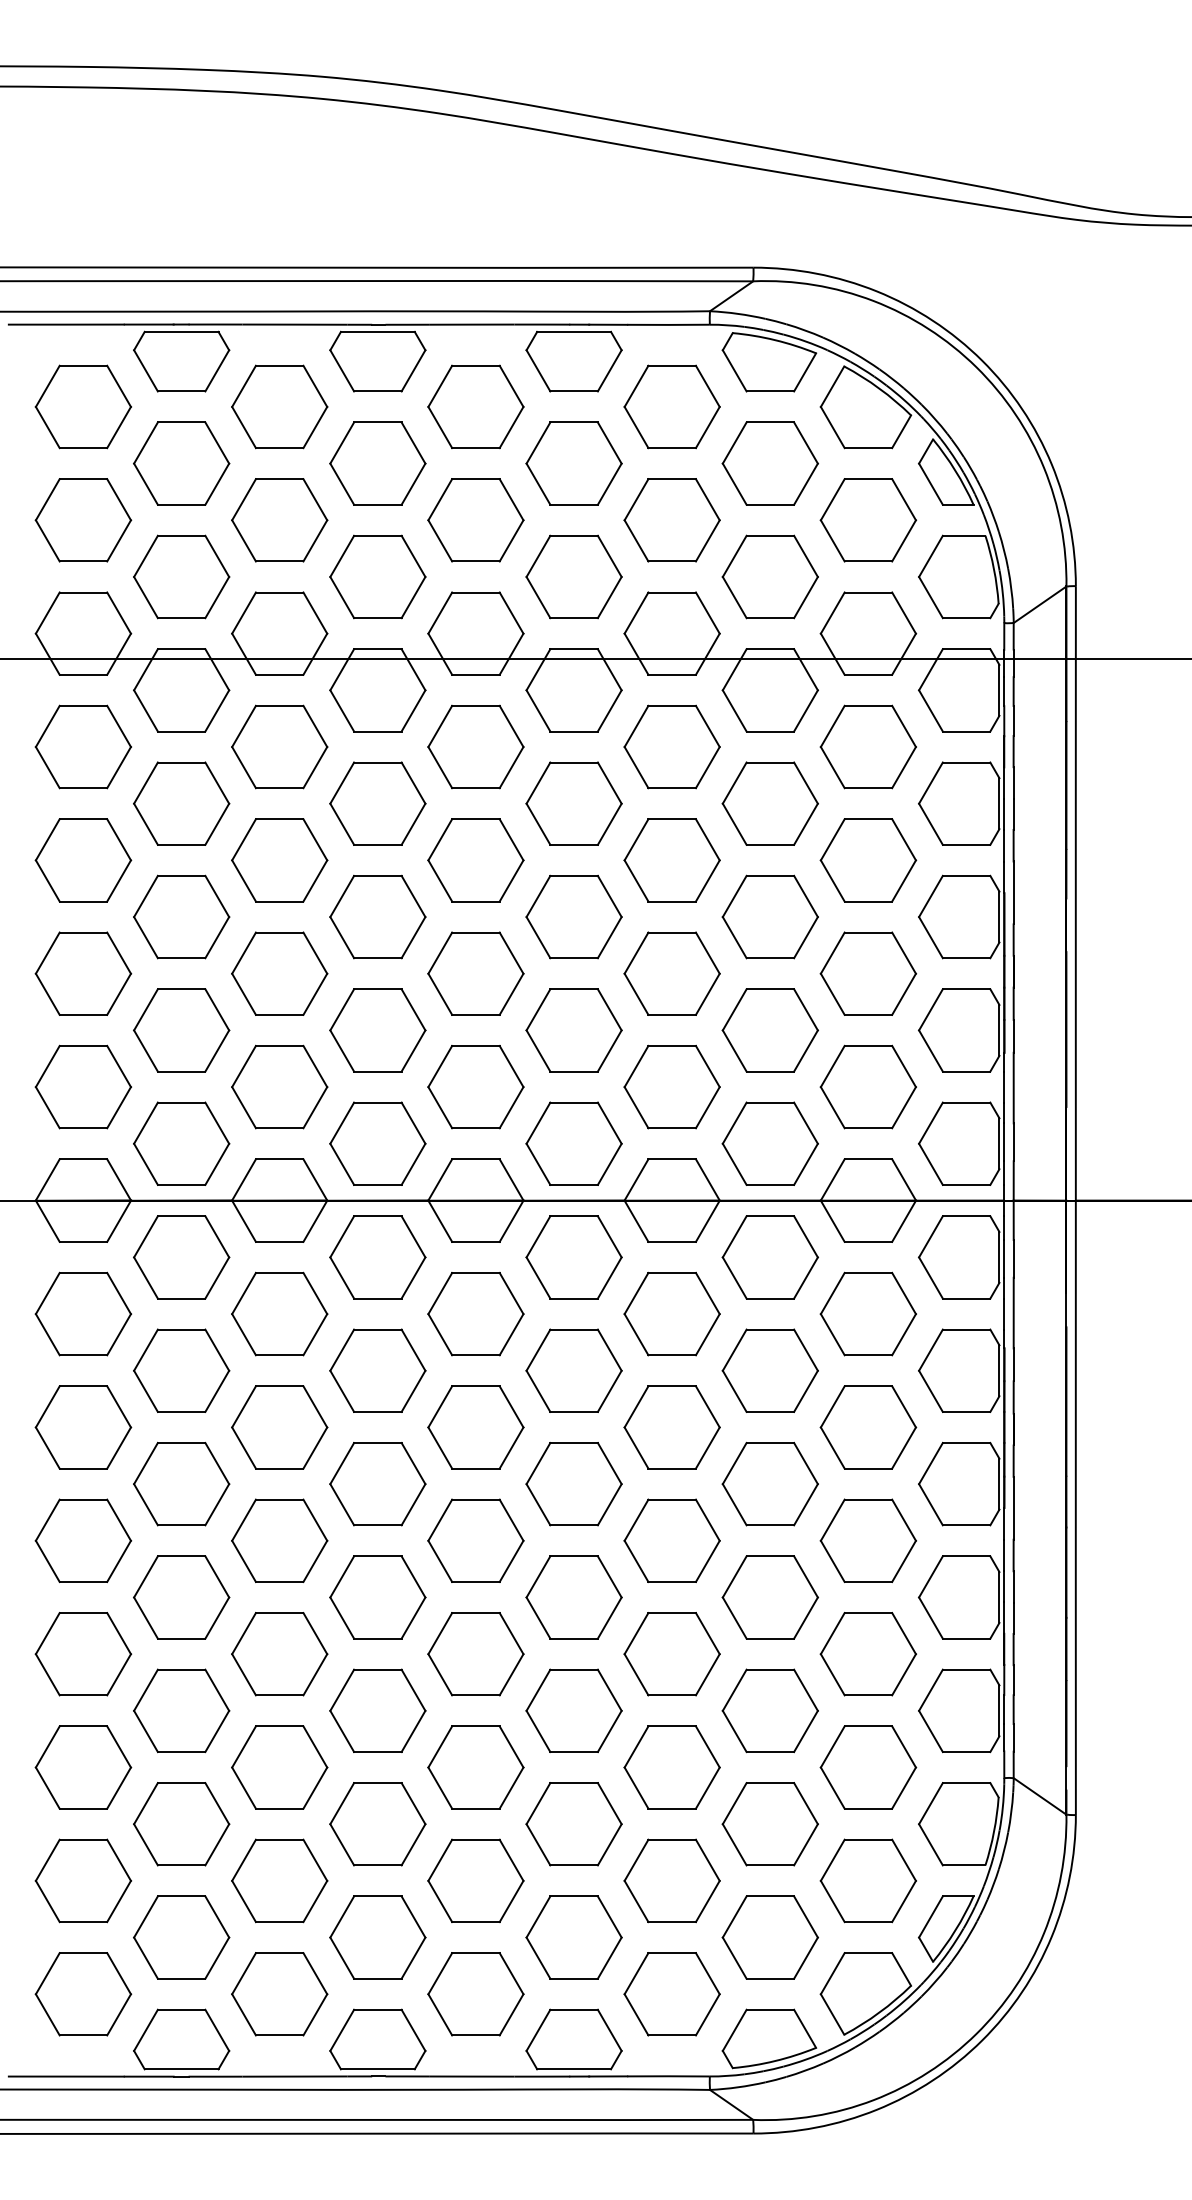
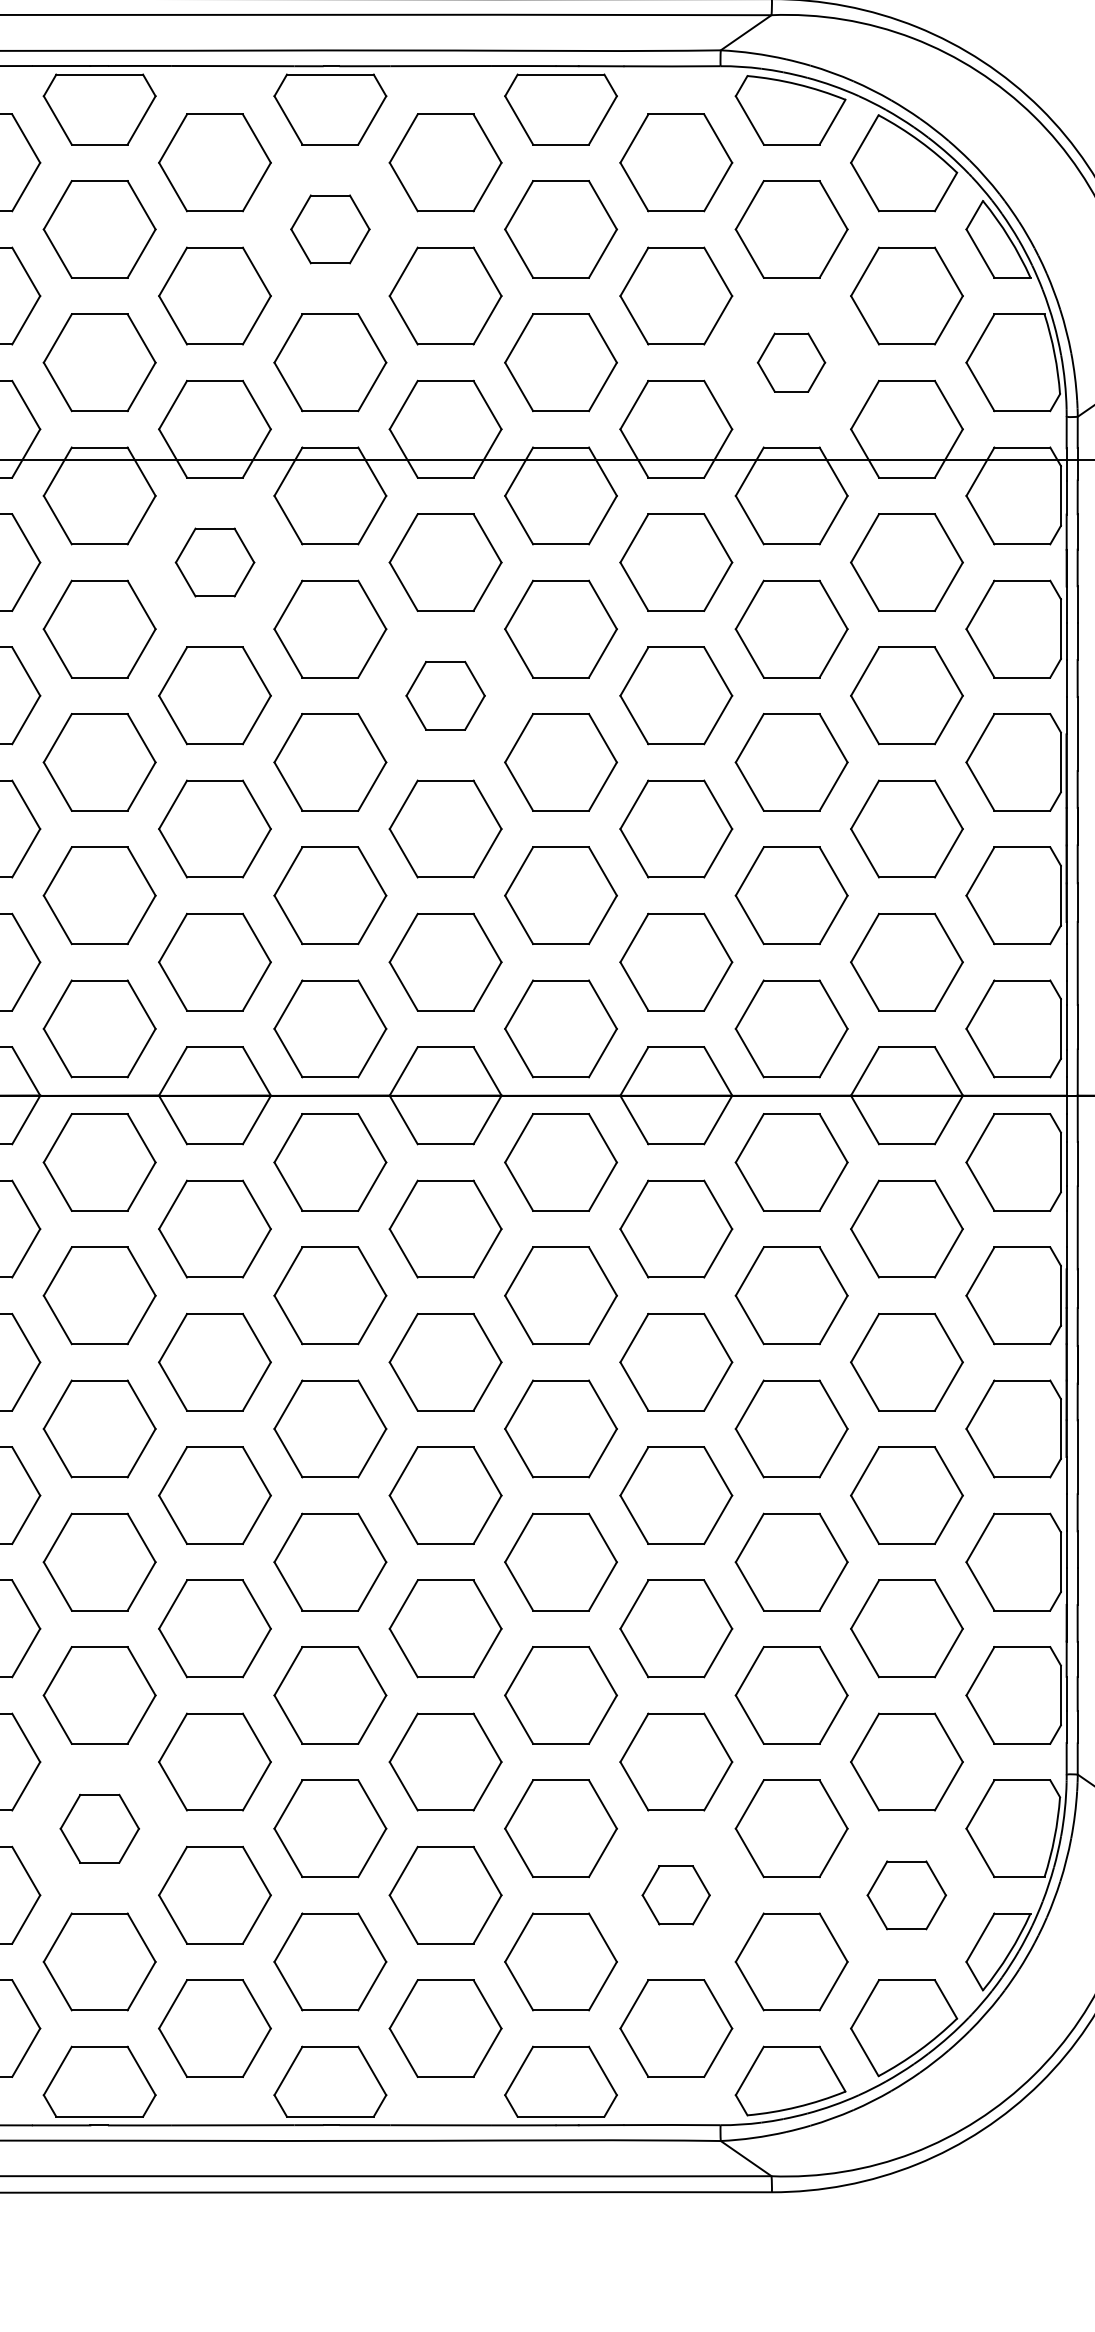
part: (377, 463) -> (329, 229), size x0.7
part: (769, 576) -> (790, 362), size x0.6
part: (279, 746) -> (214, 561), size x0.7
part: (475, 860) -> (445, 695), size x0.7
part: (181, 1824) -> (99, 1829), size x0.7
part: (671, 1880) -> (675, 1894), size x0.6
part: (867, 1880) -> (905, 1894), size x0.7

